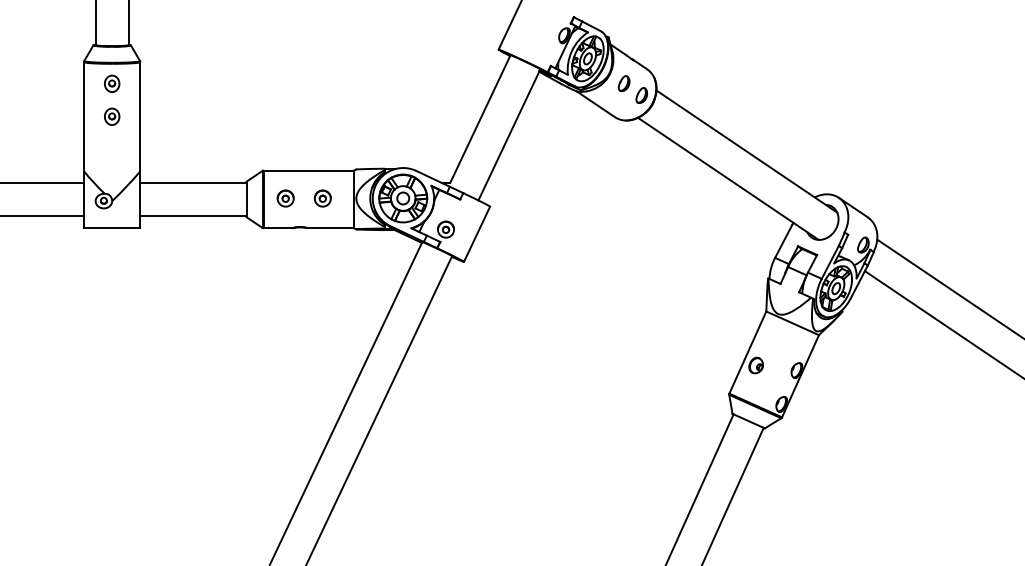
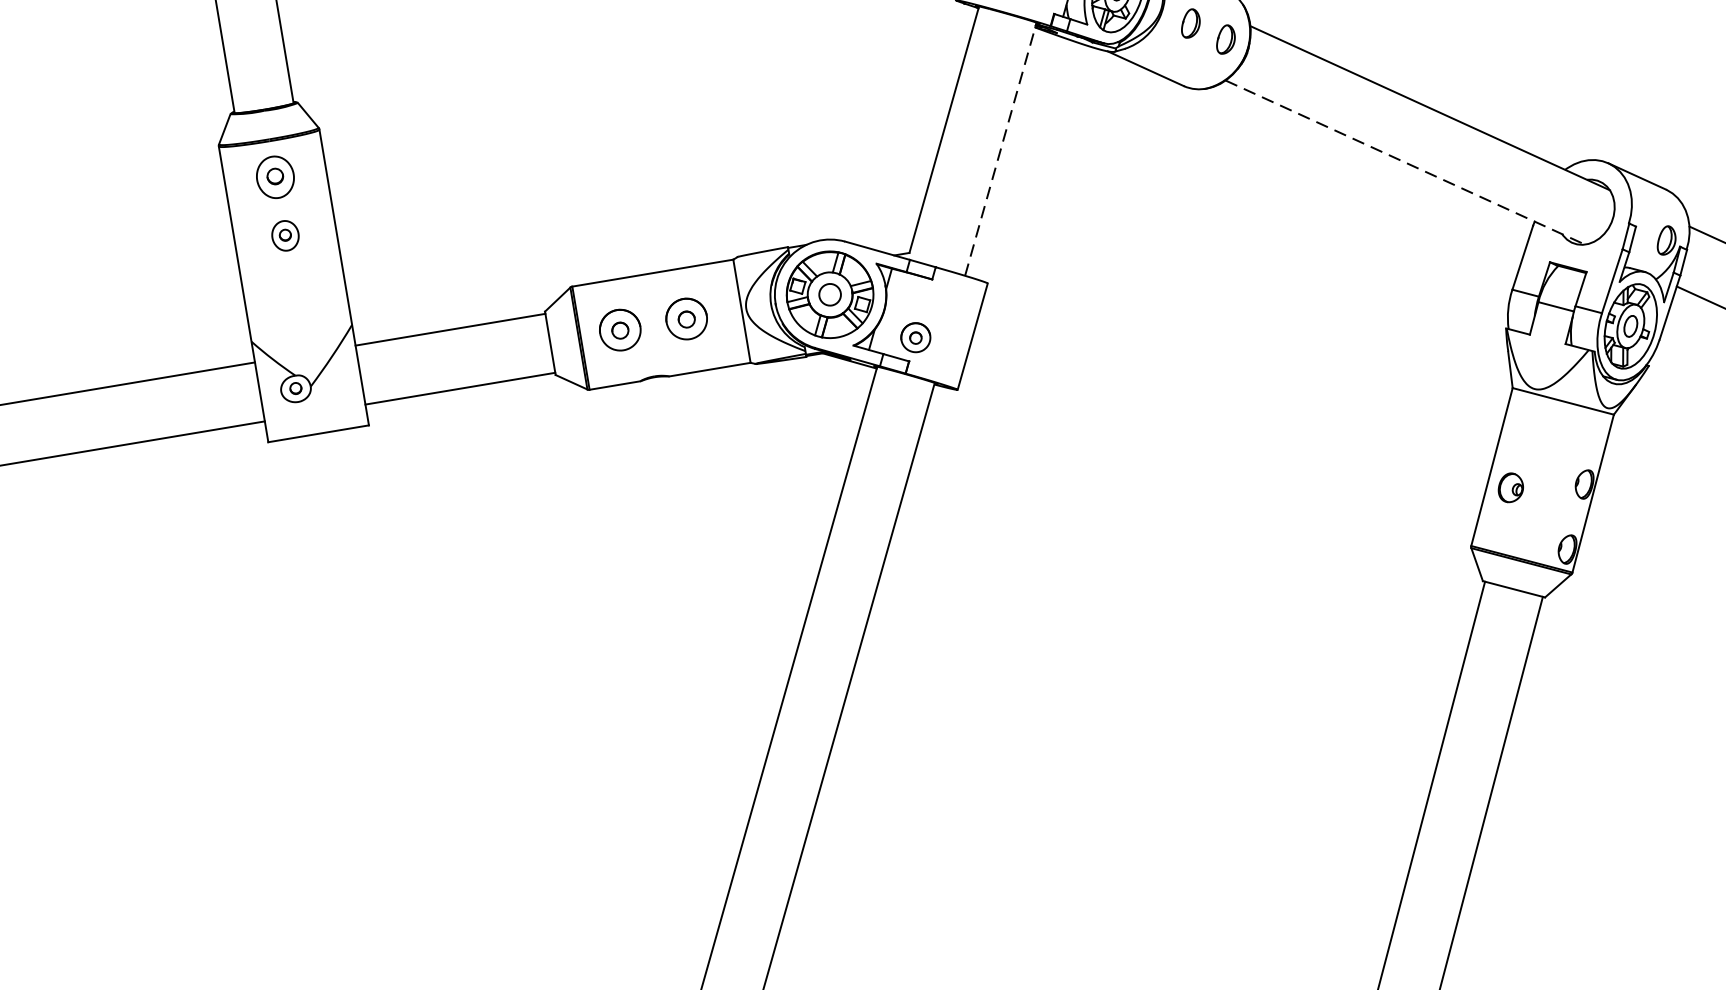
part: (112, 83) -> (276, 176), size x1.4
line: (509, 134) -> (1000, 148), solid -> dashed
line: (728, 178) -> (1405, 161), solid -> dashed
part: (285, 198) -> (619, 330), size x1.4
part: (322, 198) -> (685, 318), size x1.4

